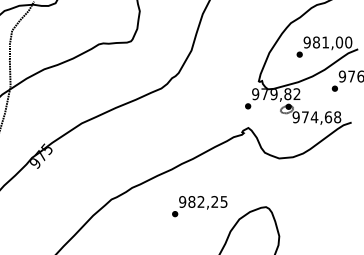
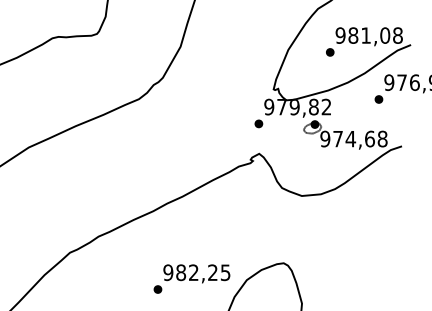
text: (348, 42) -> (397, 35), 981,00 -> 981,08
text: (199, 206) -> (191, 278), moved

